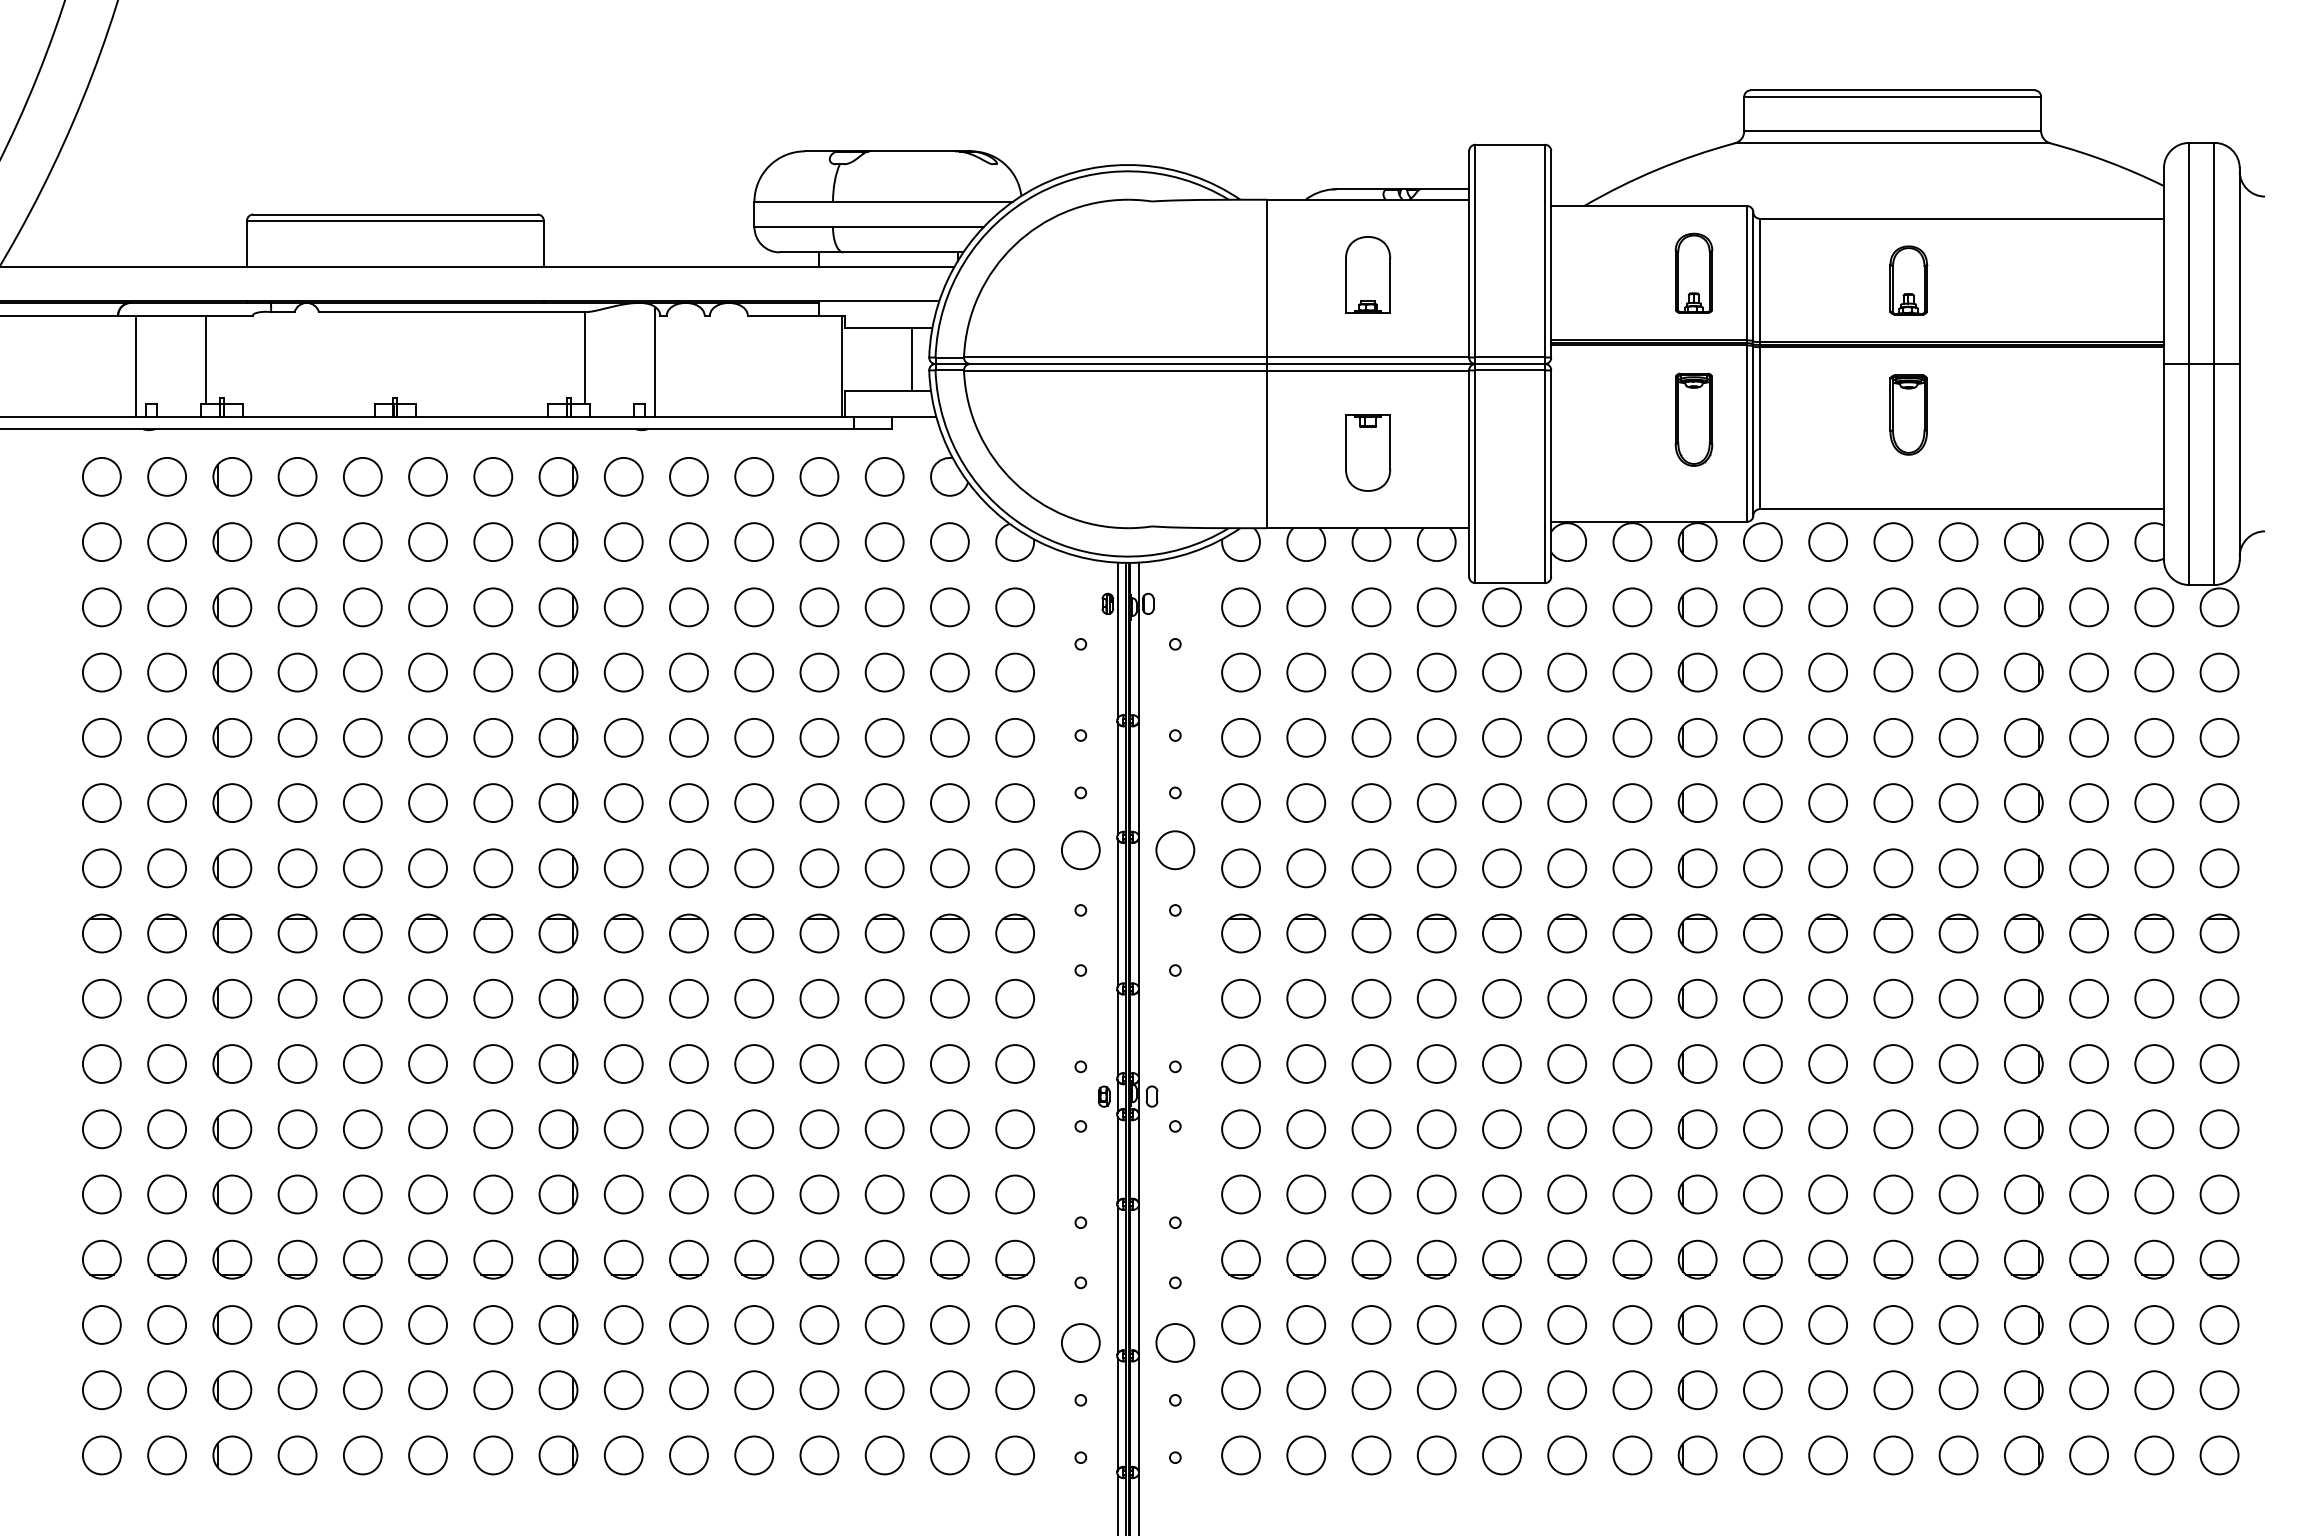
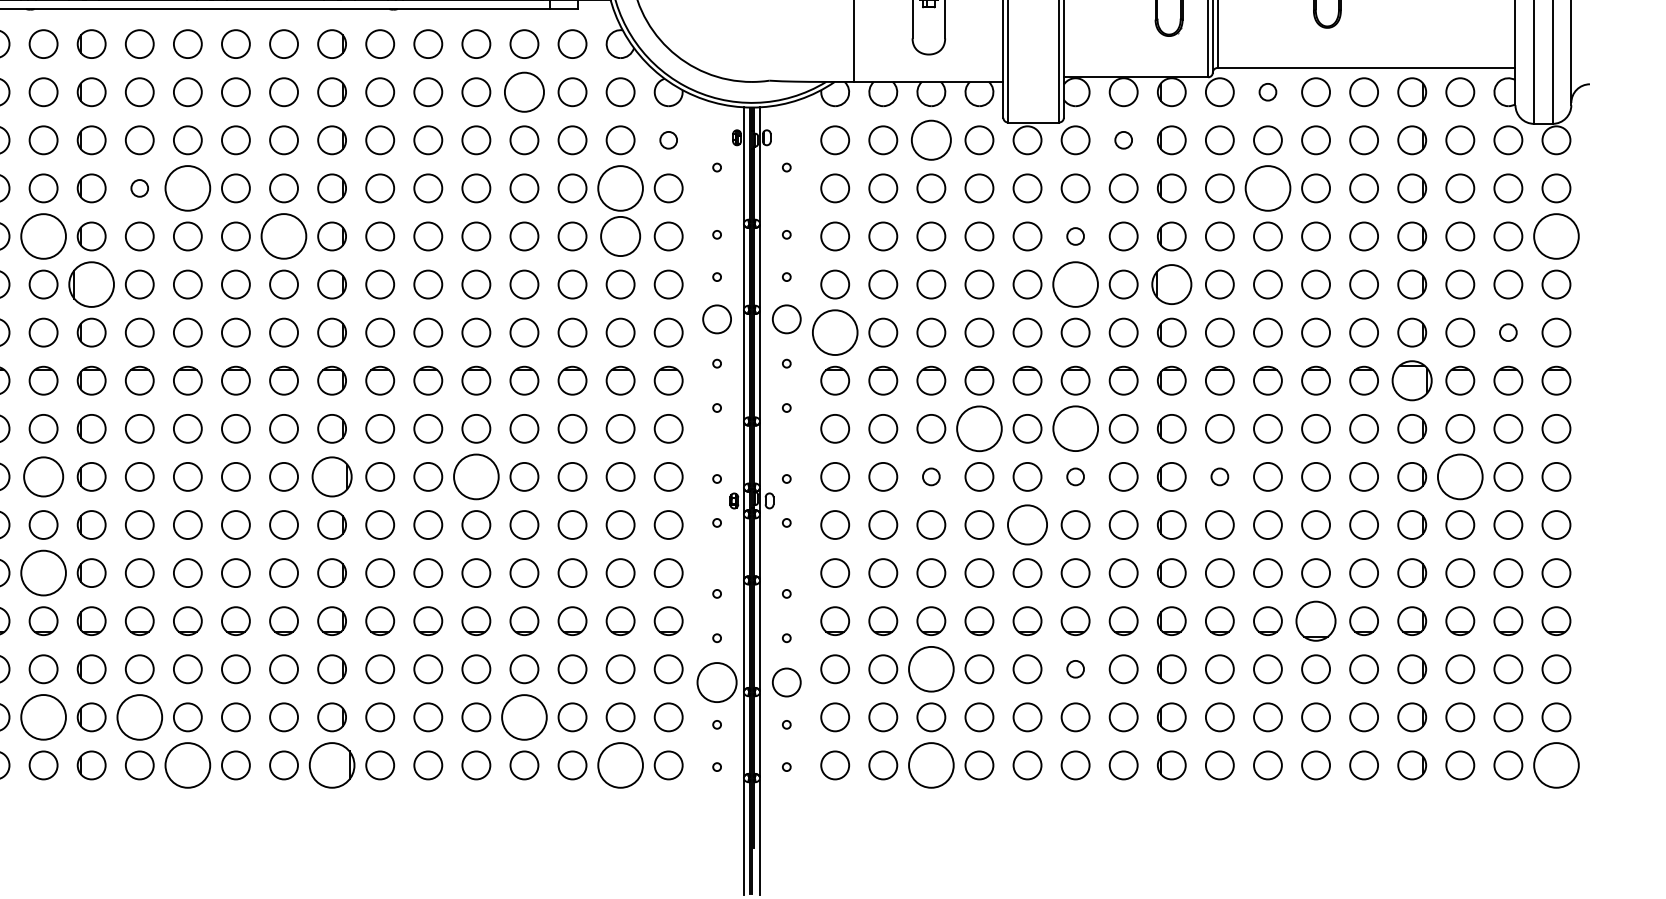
circle: (819, 541) -> (524, 91), size x1.4
circle: (1828, 542) -> (1268, 92), size x0.6
circle: (1015, 607) -> (668, 140), size x0.6
circle: (1371, 607) -> (931, 140), size x1.4
circle: (1632, 607) -> (1123, 140), size x0.6
circle: (297, 672) -> (139, 188), size x0.6
circle: (362, 672) -> (187, 188), size x1.6
circle: (949, 672) -> (620, 188), size x1.6
circle: (1827, 672) -> (1267, 188), size x1.6
circle: (167, 737) -> (43, 236), size x1.6
circle: (493, 737) -> (284, 236), size x1.6
circle: (949, 737) -> (620, 236), size x1.4
circle: (1567, 737) -> (1075, 236), size x0.6
circle: (2219, 737) -> (1556, 236), size x1.6
part: (232, 802) -> (91, 284), size x1.6
part: (1697, 802) -> (1171, 284), size x1.4
circle: (1567, 803) -> (1075, 284), size x1.6
circle: (1240, 868) -> (834, 332), size x1.6
circle: (2154, 868) -> (1508, 332), size x0.6
part: (2023, 933) -> (1411, 380), size x1.4
circle: (1436, 998) -> (979, 428), size x1.6
circle: (1566, 998) -> (1075, 428), size x1.6
circle: (166, 1063) -> (43, 476), size x1.4
part: (558, 1063) -> (332, 476), size x1.4
circle: (754, 1063) -> (476, 476), size x1.6
circle: (1371, 1063) -> (931, 476), size x0.6
circle: (1567, 1063) -> (1075, 476), size x0.6
circle: (1762, 1063) -> (1219, 476), size x0.6
circle: (2089, 1063) -> (1460, 476), size x1.6
circle: (1501, 1129) -> (1027, 525), size x1.4
circle: (167, 1194) -> (43, 573), size x1.6
part: (1893, 1259) -> (1316, 621), size x1.4
circle: (1371, 1324) -> (931, 668), size x1.6
circle: (1567, 1324) -> (1075, 668), size x0.6
circle: (1080, 1342) -> (716, 682), size x1.4
circle: (297, 1389) -> (139, 716), size x1.6
circle: (819, 1389) -> (524, 716), size x1.6
circle: (167, 1390) -> (43, 717), size x1.6
circle: (362, 1455) -> (187, 765), size x1.6
part: (558, 1455) -> (332, 765), size x1.6
circle: (949, 1455) -> (620, 765), size x1.6
circle: (1371, 1455) -> (931, 765), size x1.6
circle: (2219, 1455) -> (1556, 765), size x1.6

